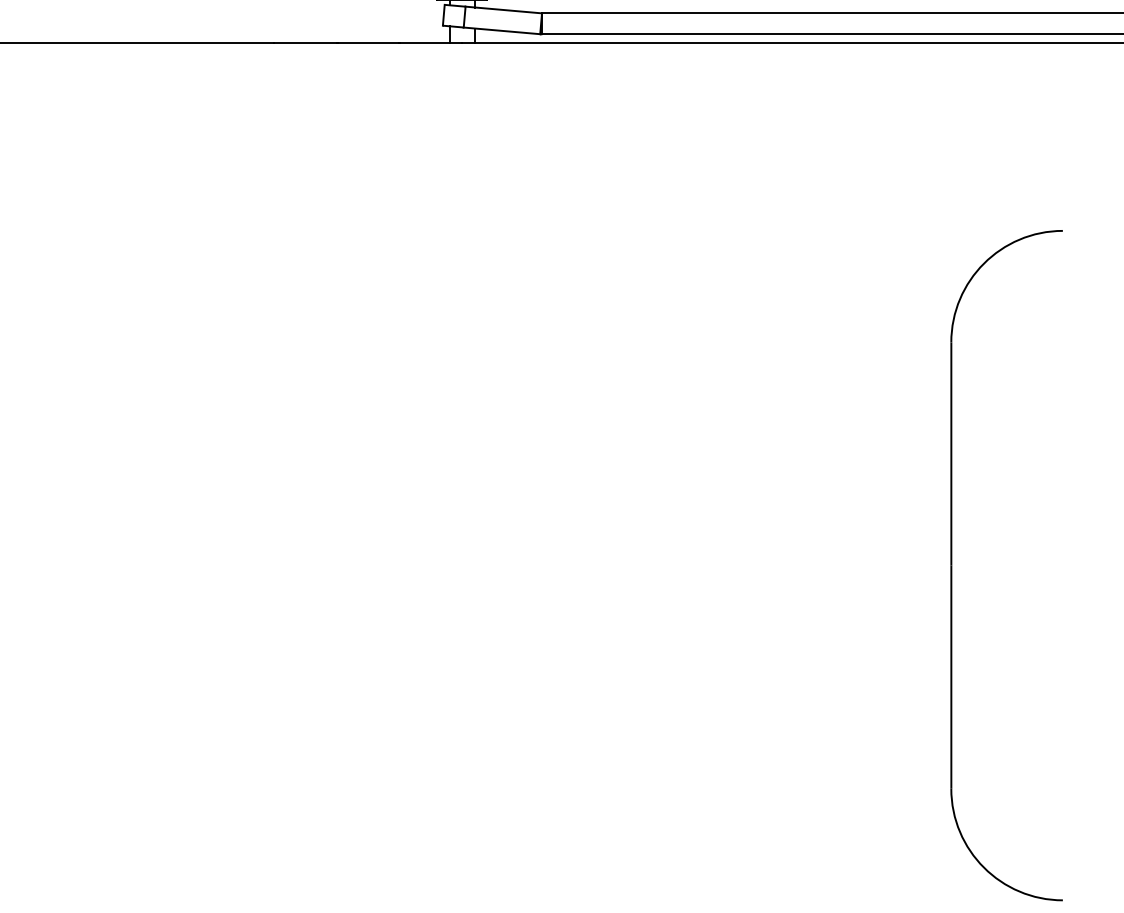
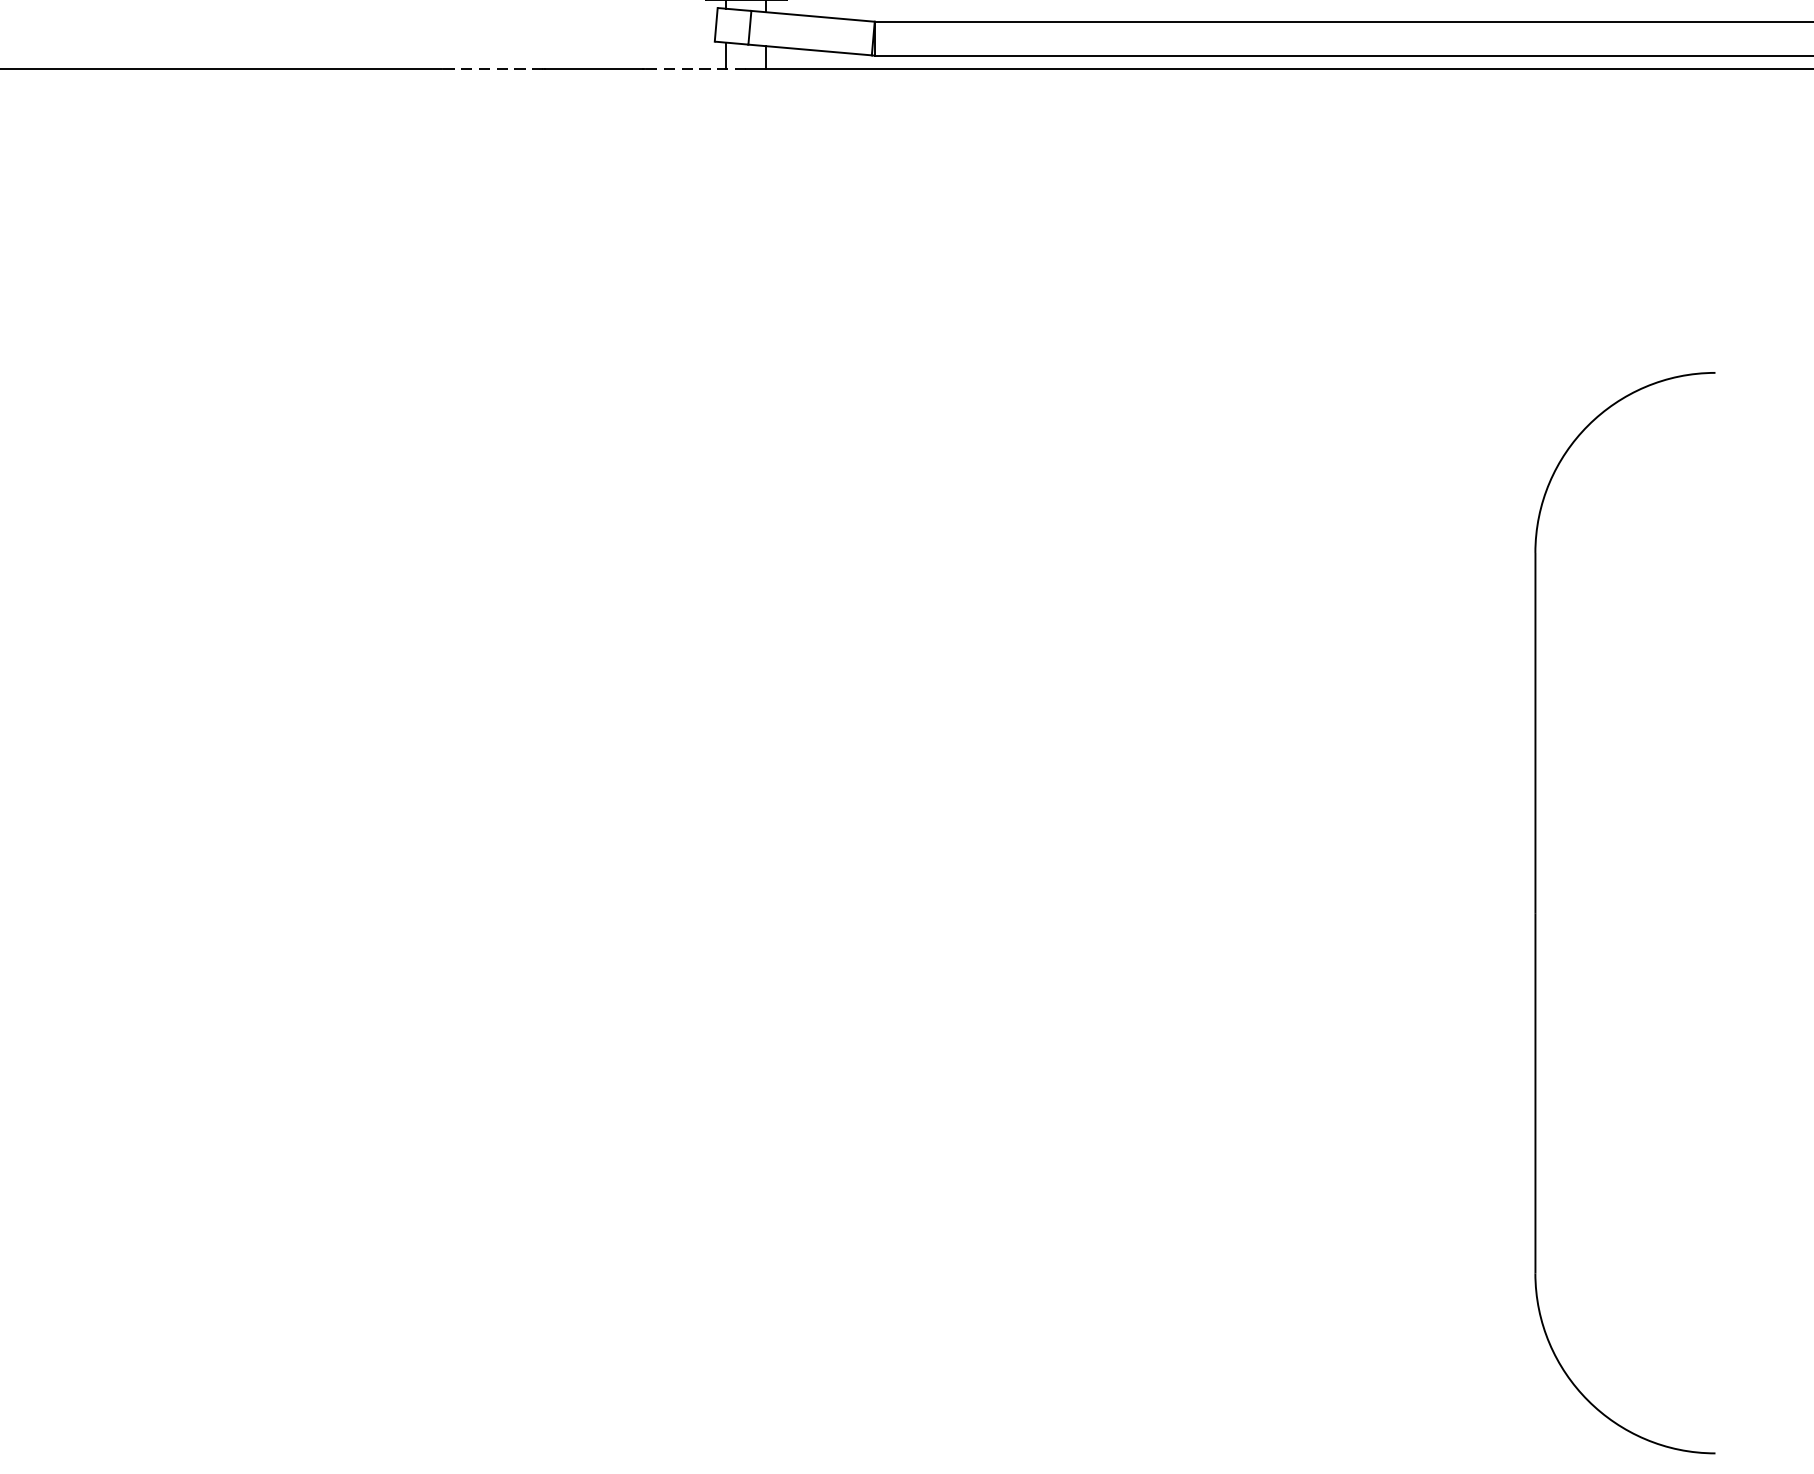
line: (304, 42) -> (491, 68), solid -> dashed
line: (430, 42) -> (694, 68), solid -> dashed

